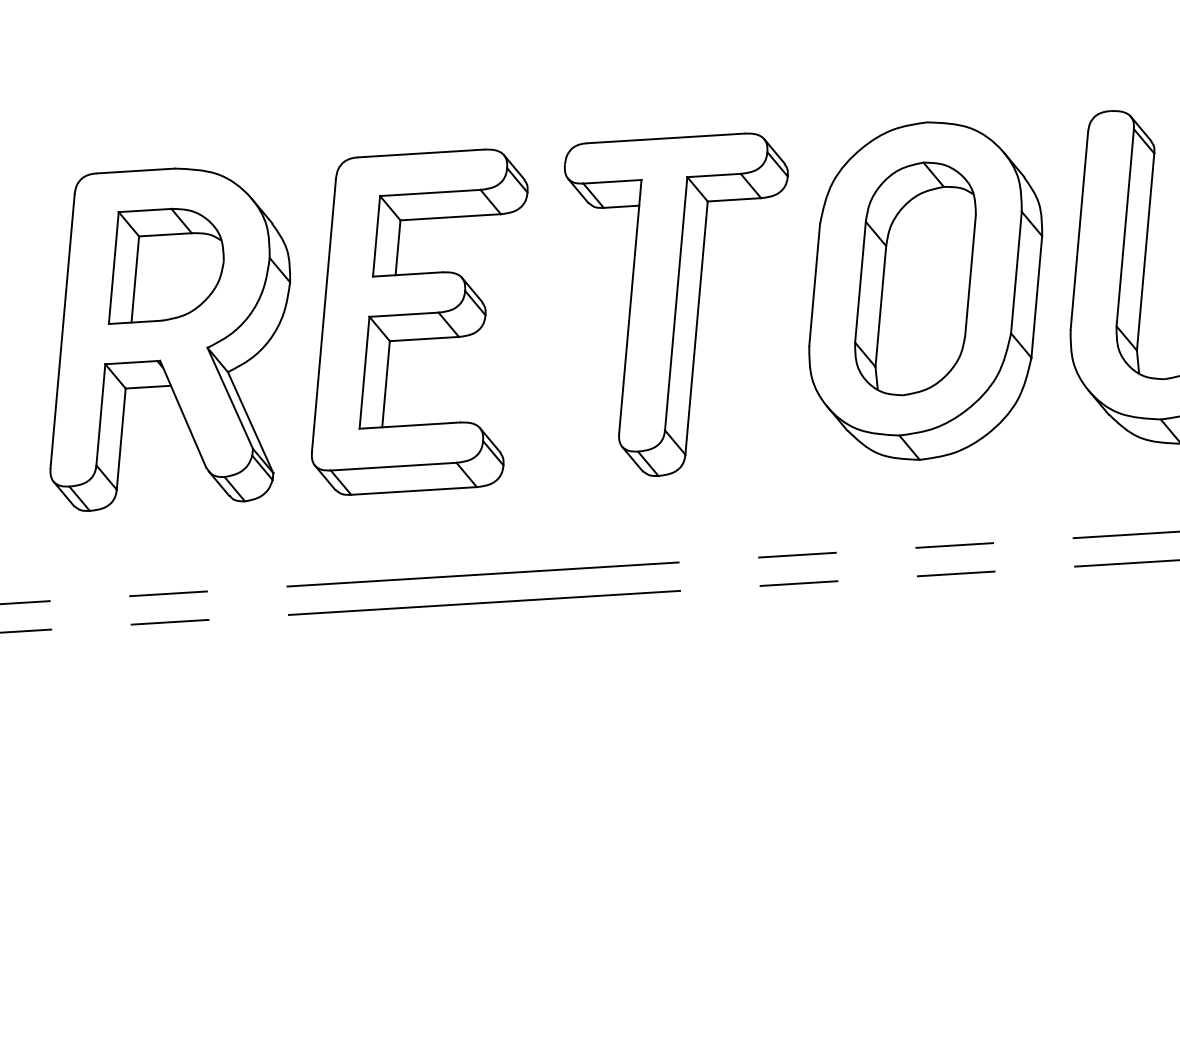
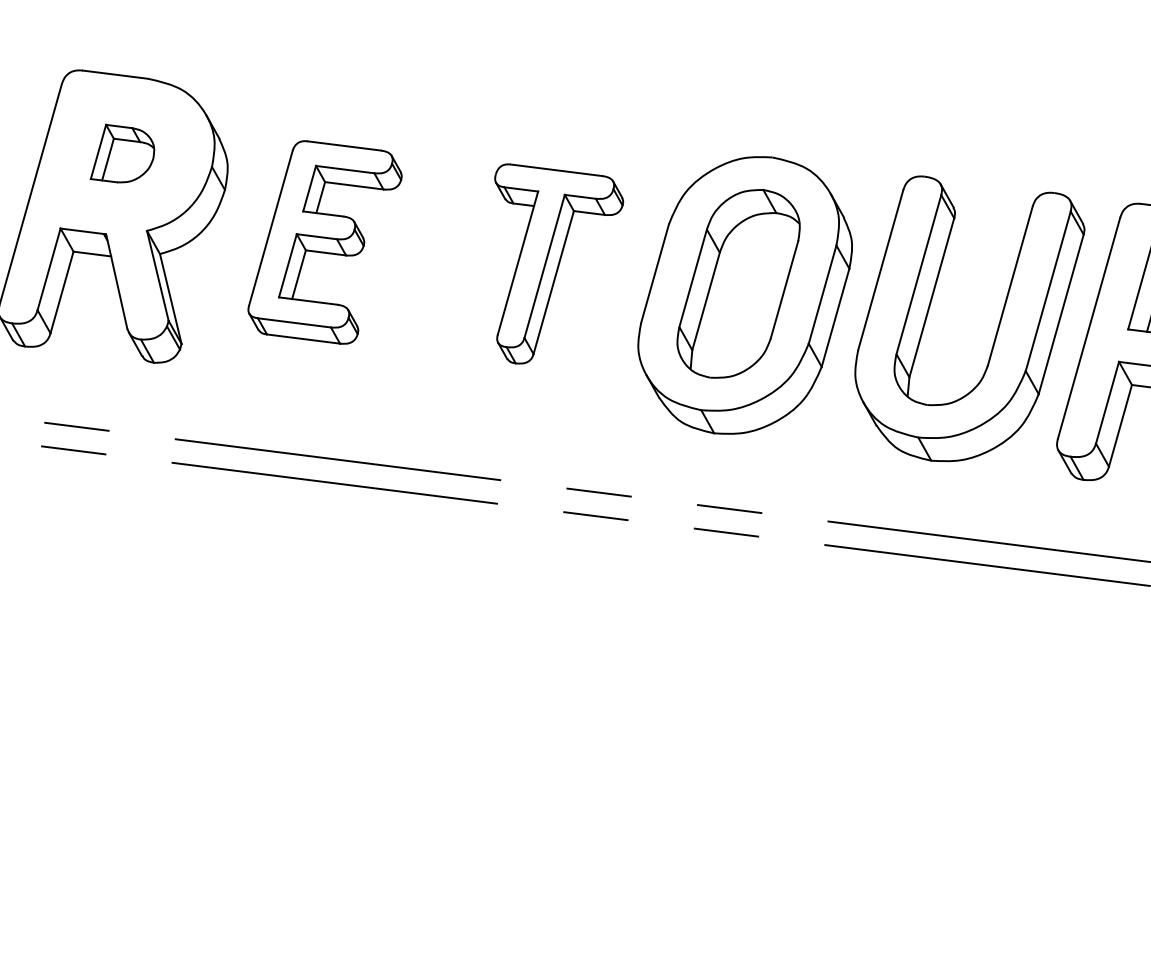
part: (161, 262) -> (122, 153), size x0.6
part: (698, 294) -> (558, 263), size x0.7
part: (418, 321) -> (324, 242), size x0.7

